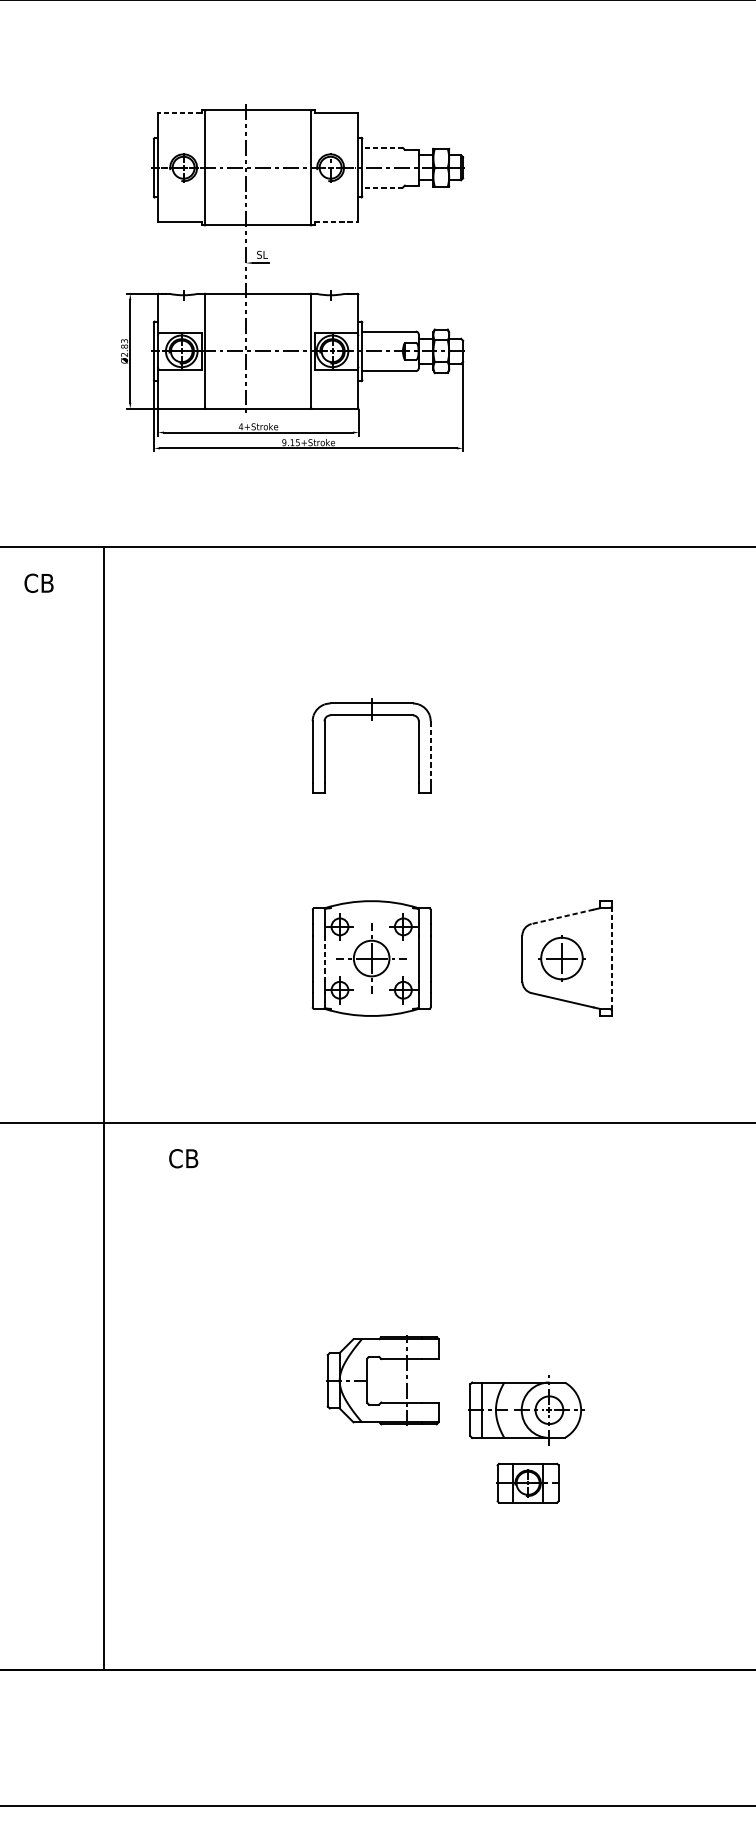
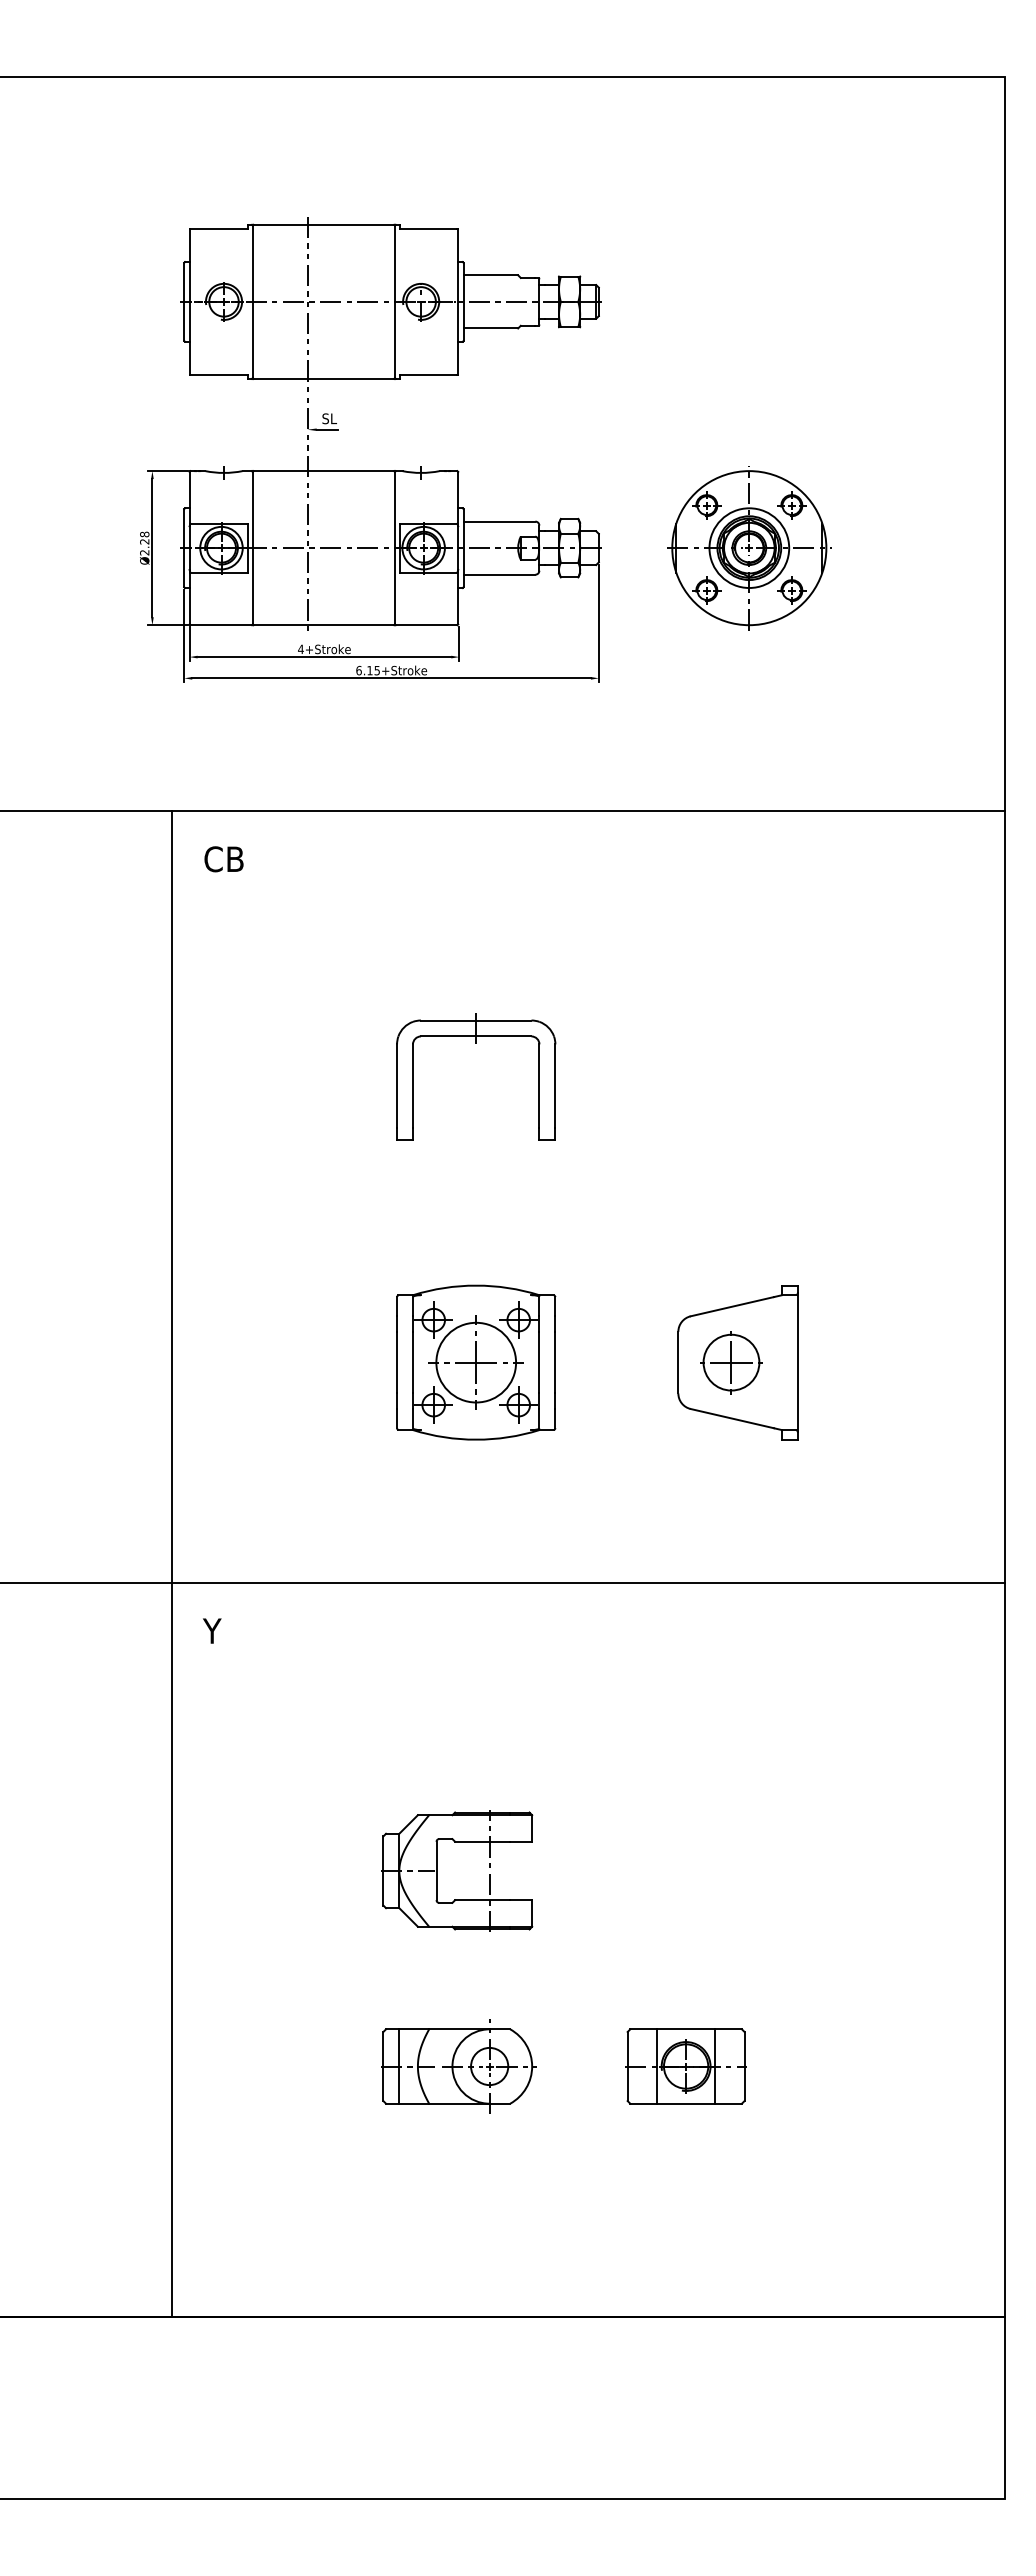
line: (180, 113) -> (219, 228), dashed -> solid
line: (382, 148) -> (490, 275), dashed -> solid
line: (382, 187) -> (490, 328), dashed -> solid
line: (336, 221) -> (428, 374), dashed -> solid
text: (124, 343) -> (144, 537), Ø2.83 -> Ø2.28
part: (575, 351) -> (749, 548), added
text: (283, 442) -> (358, 670), 9.15+Stroke -> 6.15+Stroke
text: (38, 583) -> (223, 859), moved
line: (430, 752) -> (555, 1086), dashed -> solid
line: (562, 916) -> (732, 1306), dashed -> solid
line: (324, 958) -> (413, 1362), dashed -> solid
circle: (371, 958) -> (476, 1362), size x1.67
line: (611, 958) -> (797, 1362), dashed -> solid
line: (103, 1108) -> (171, 1563), moved
text: (183, 1158) -> (223, 1631), CB -> Y
part: (368, 1380) -> (437, 1870), moved
part: (526, 1410) -> (458, 2066), moved
part: (527, 1483) -> (685, 2066), size x1.43

